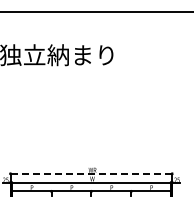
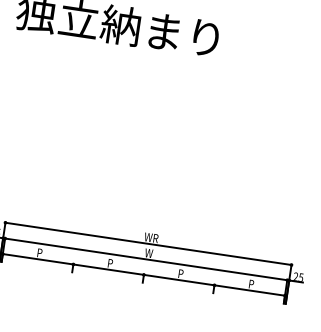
line: (91, 173) -> (148, 243), dashed -> solid

